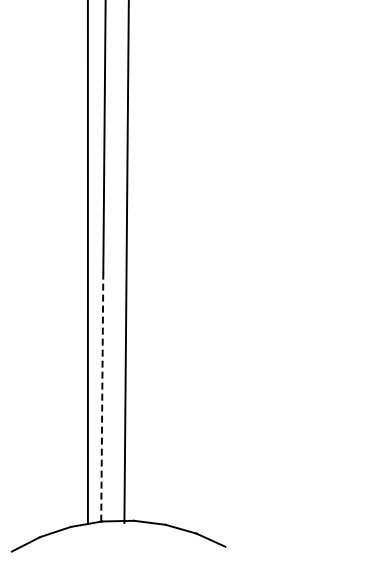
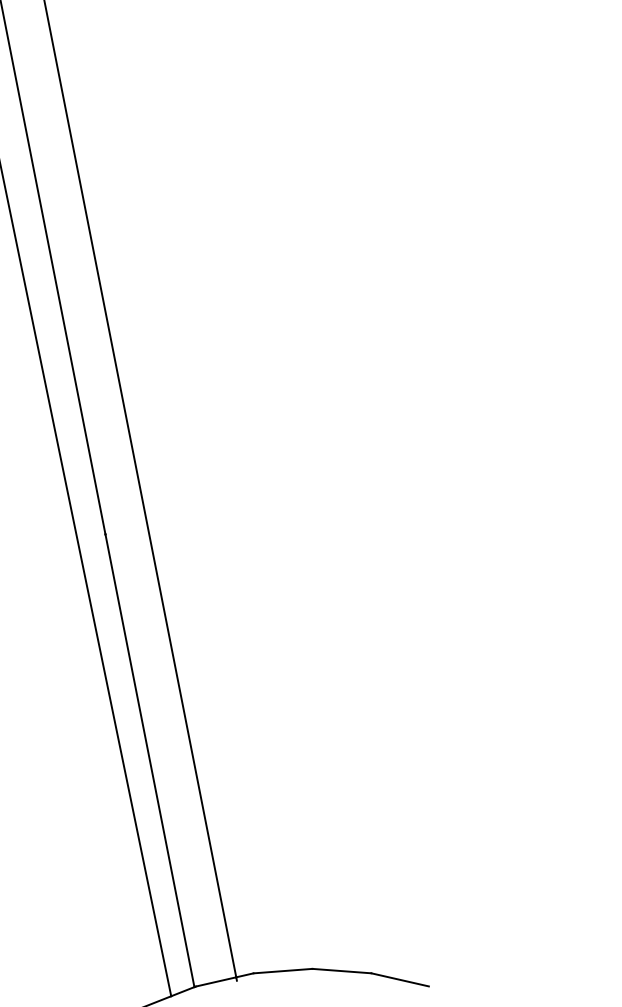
line: (102, 397) -> (150, 761), dashed -> solid

